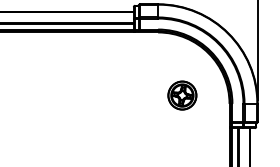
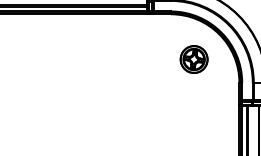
part: (182, 95) -> (194, 59), moved

